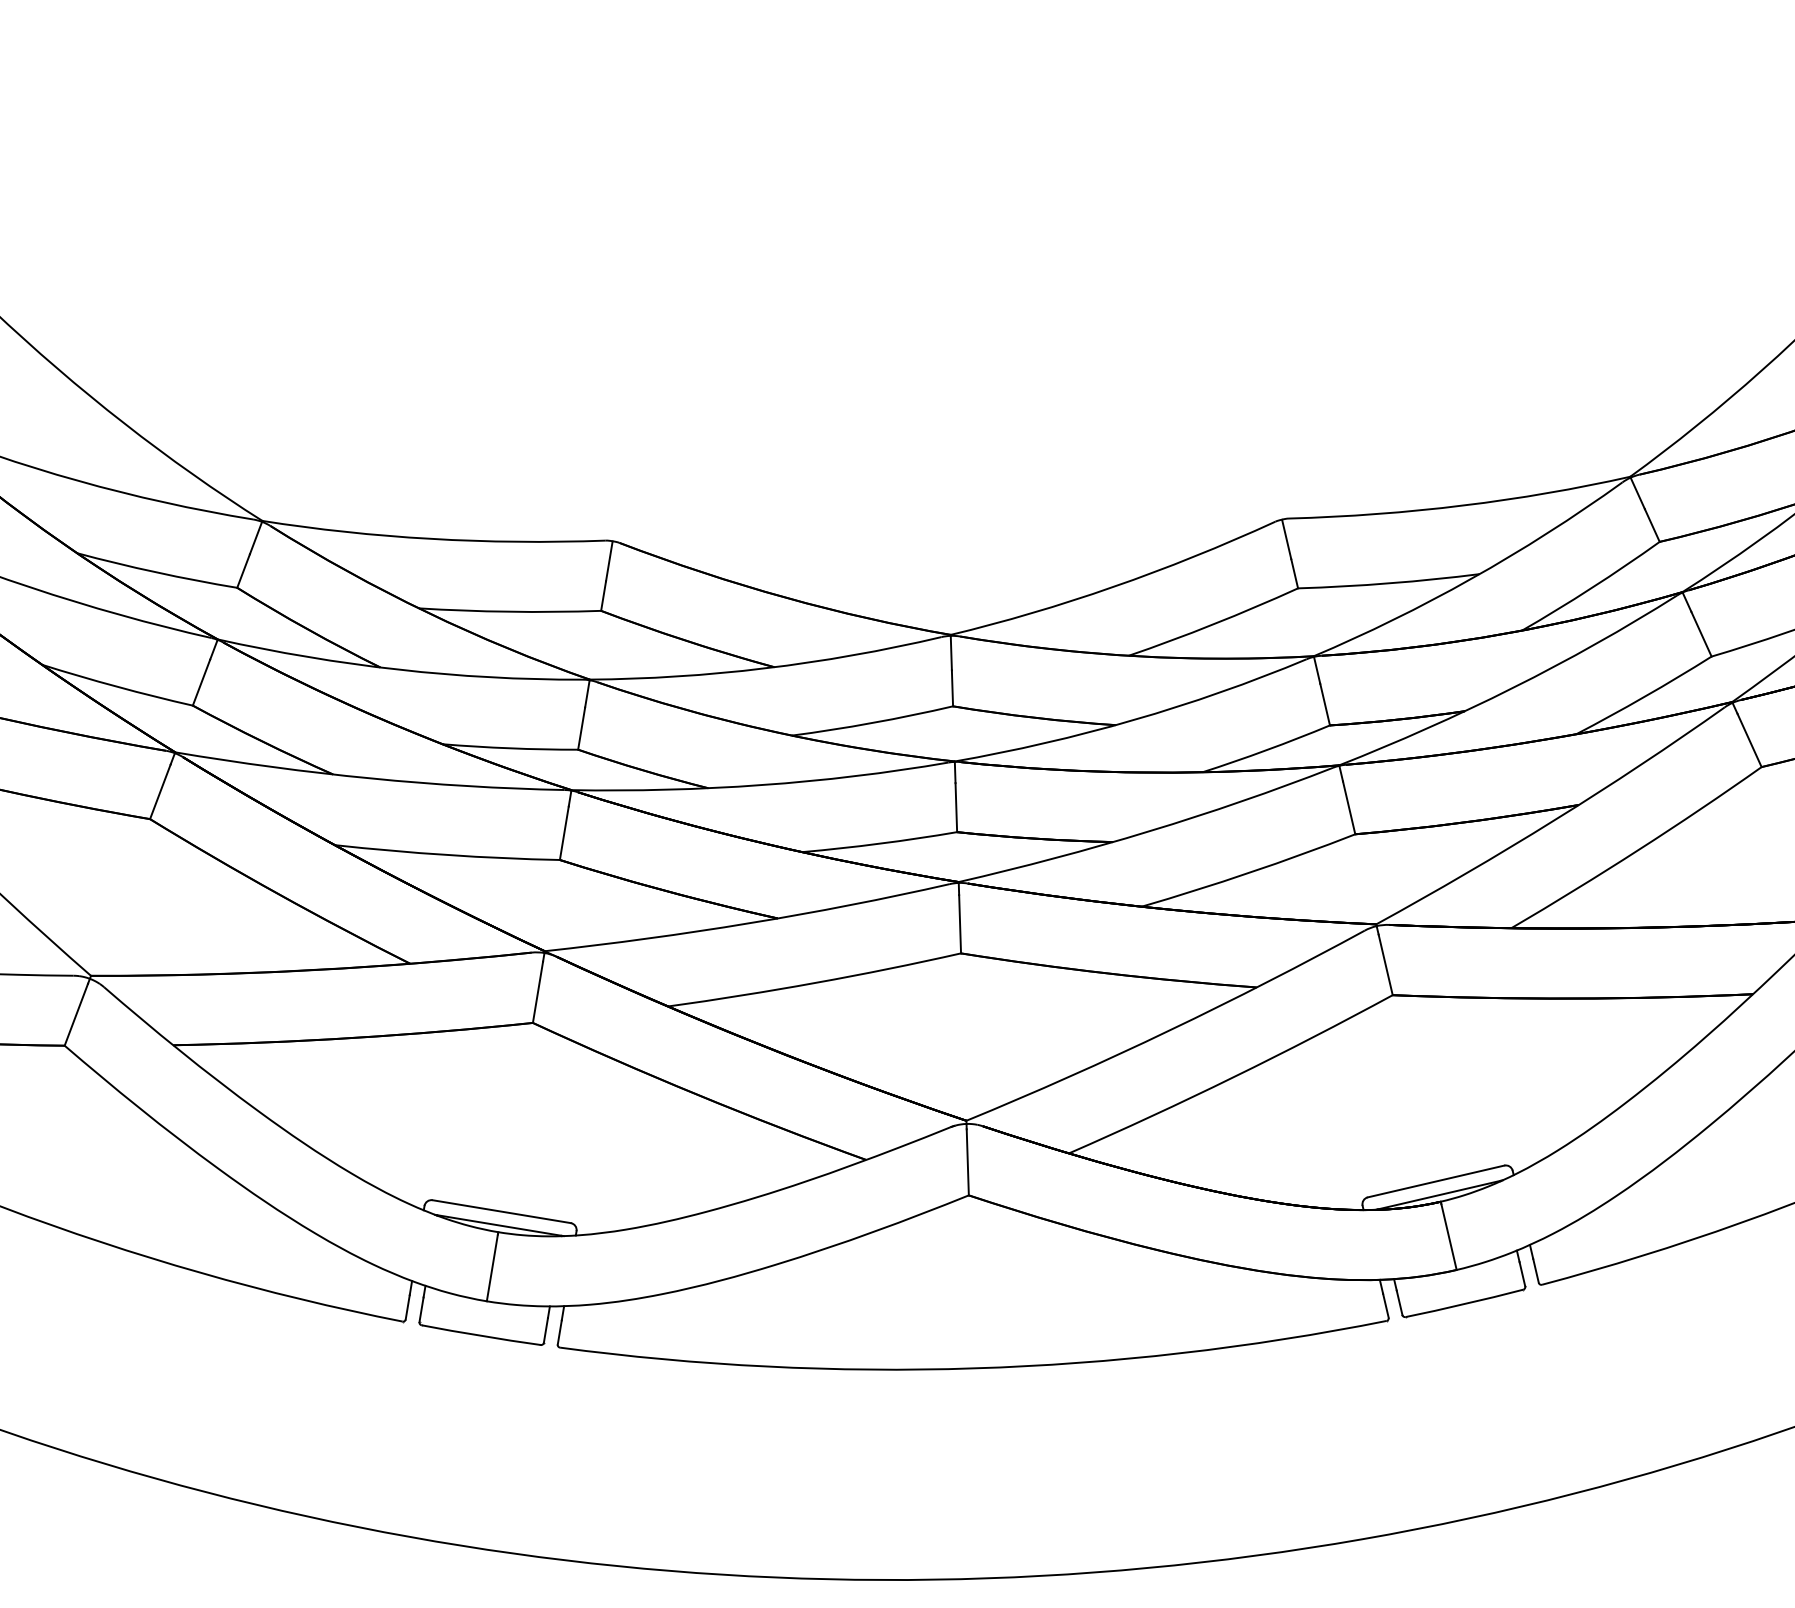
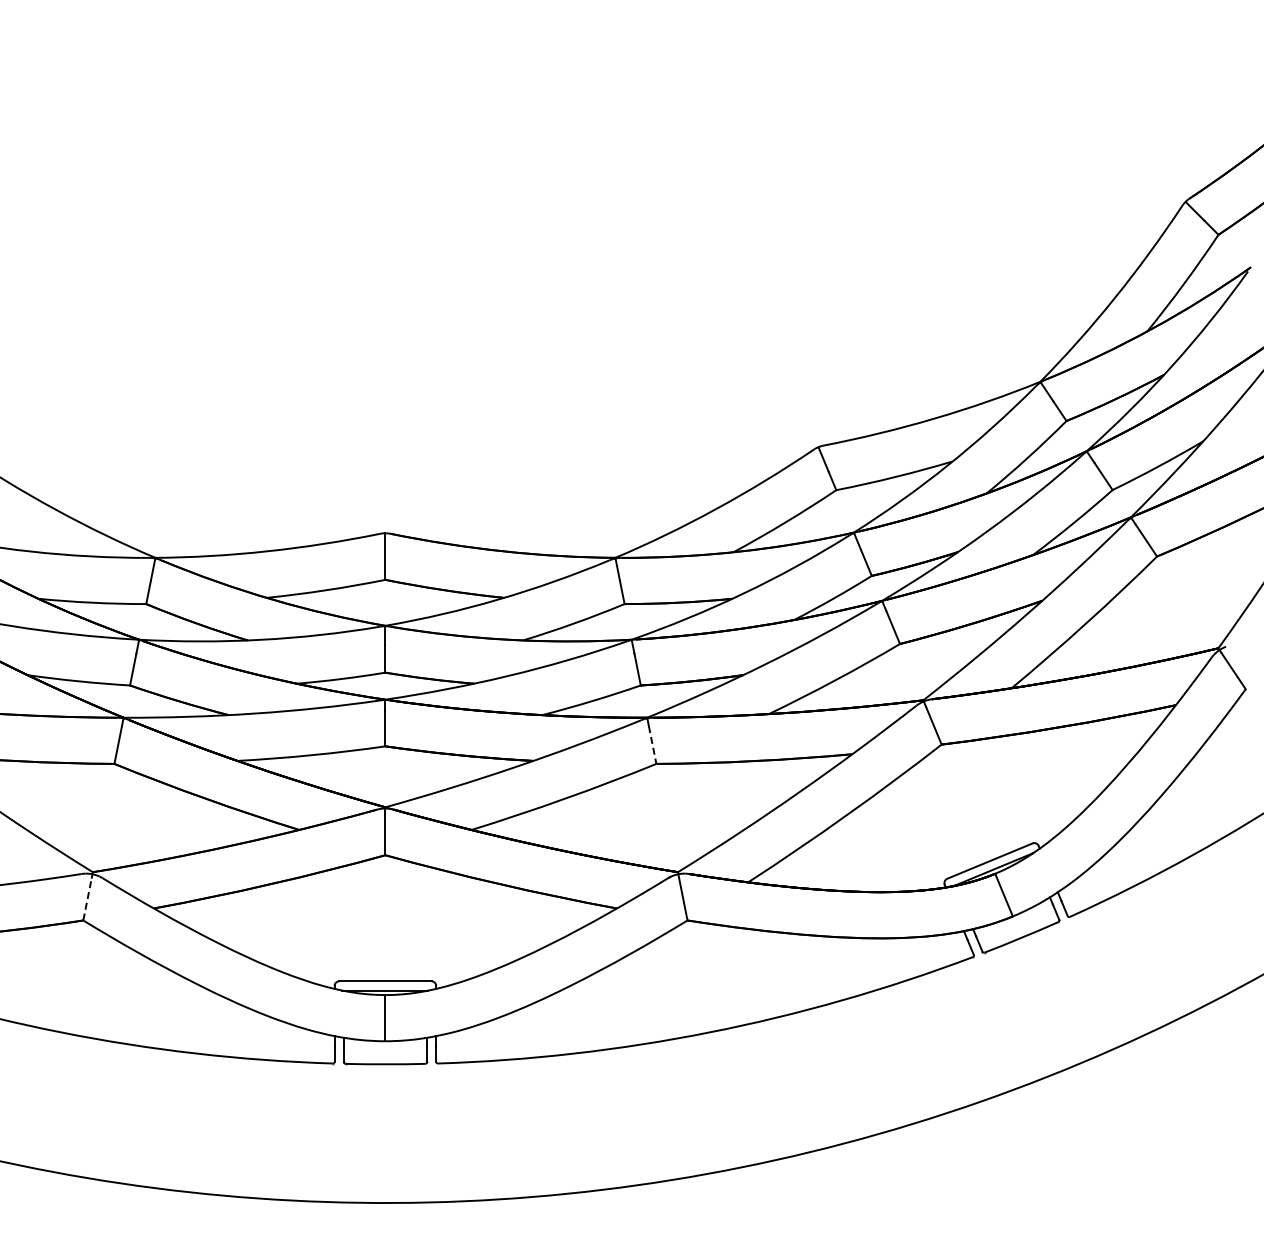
line: (959, 924) -> (652, 745), solid -> dashed
line: (76, 1015) -> (87, 899), solid -> dashed

